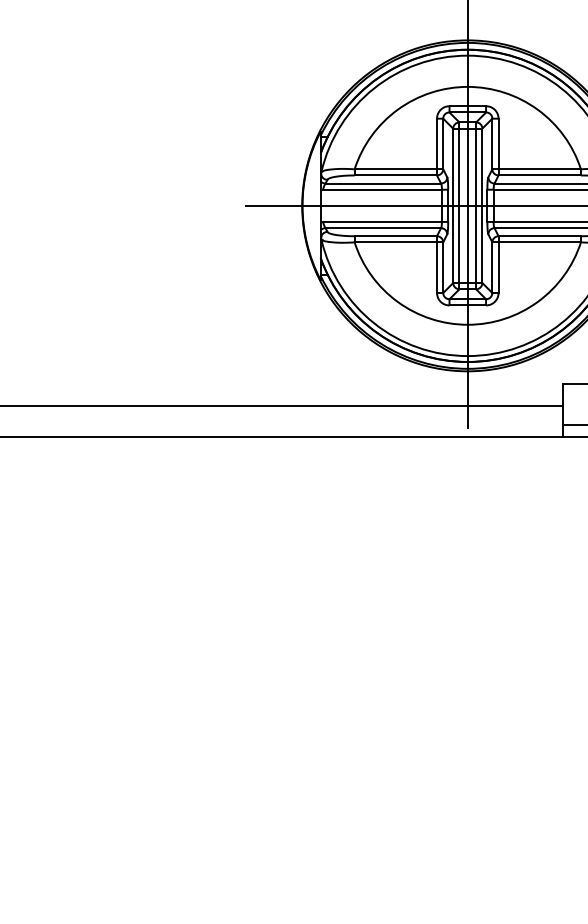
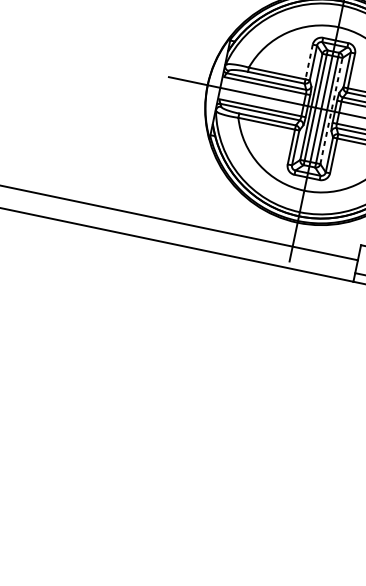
line: (437, 144) -> (309, 62), solid -> dashed
line: (482, 205) -> (331, 110), solid -> dashed

